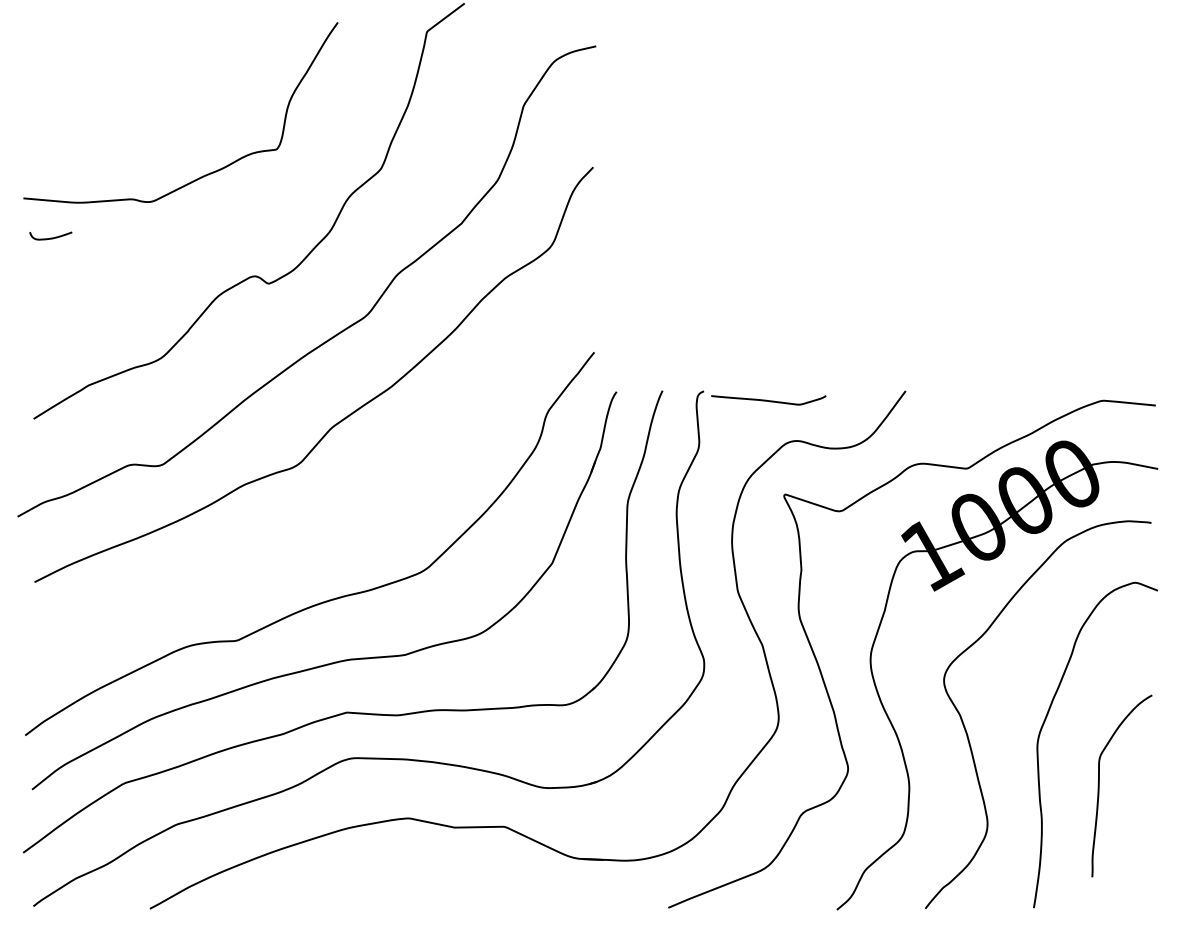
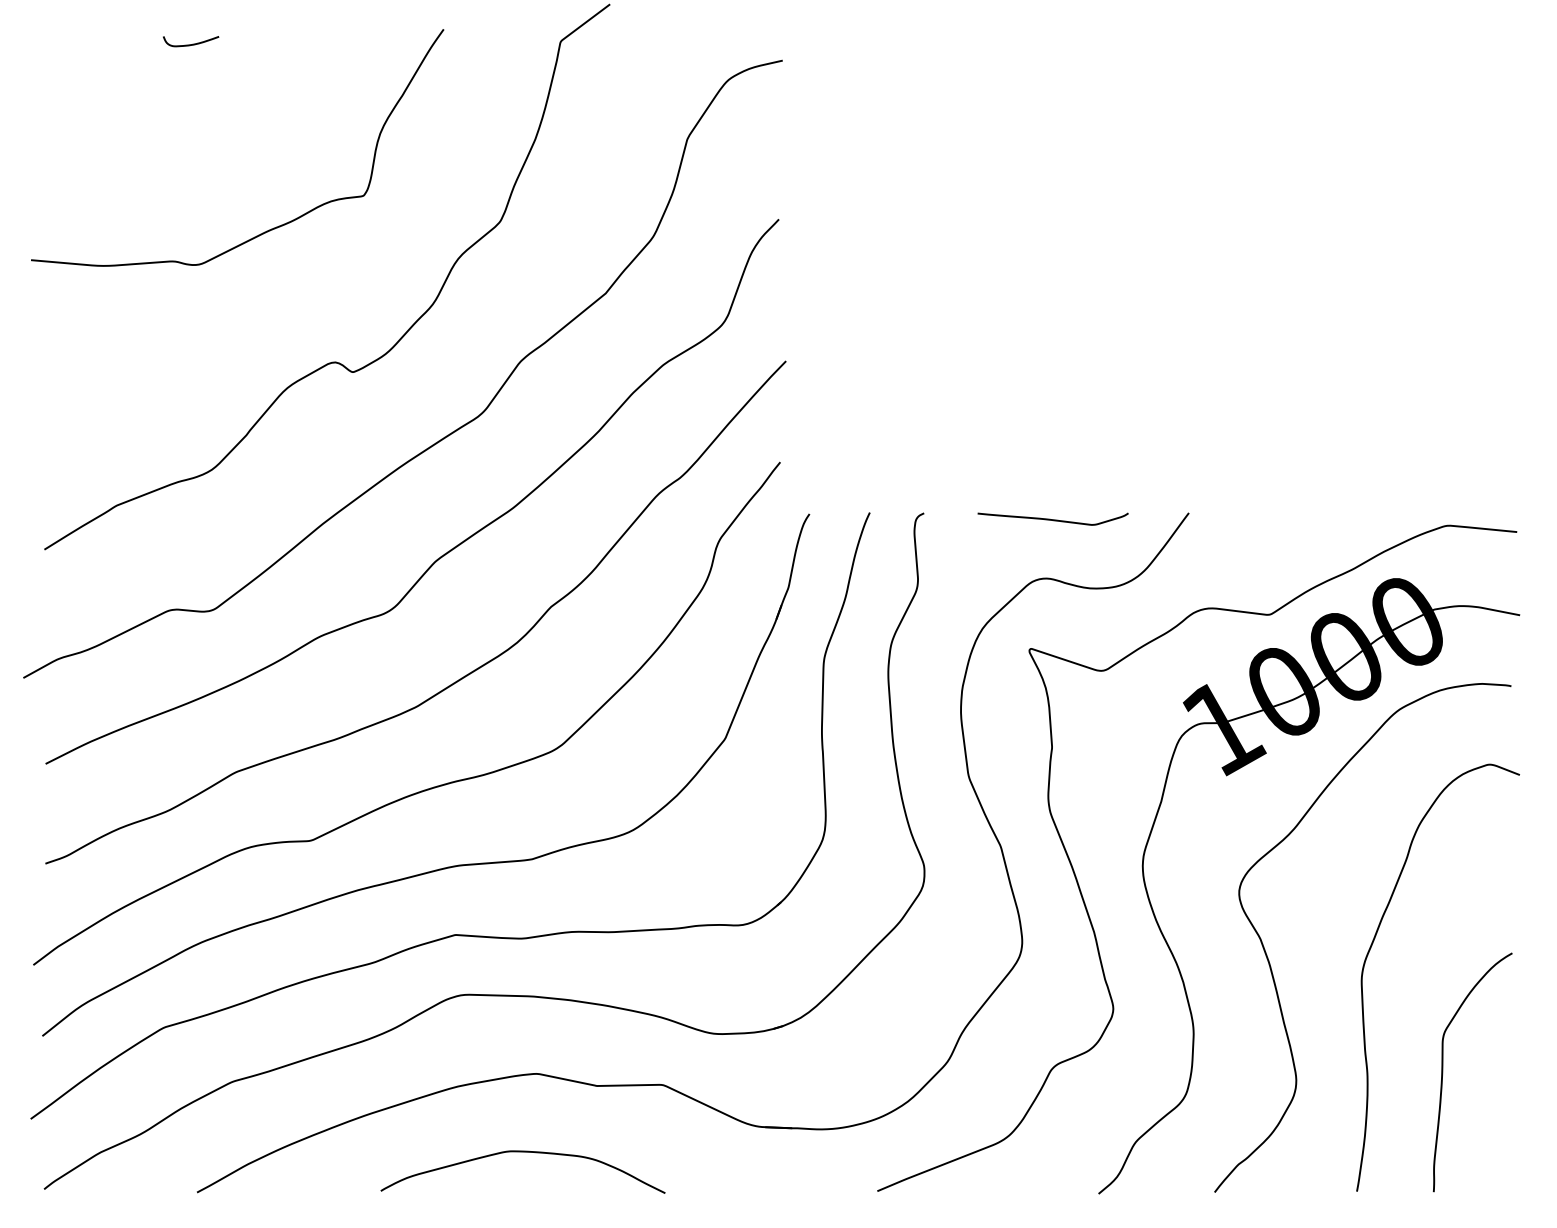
curve: (51, 237) -> (192, 43), moved
curve: (768, 400) -> (1052, 519), moved
curve: (347, 518) -> (456, 680), added
curve: (1099, 786) -> (1443, 1072), moved
curve: (397, 878) -> (522, 1152), added

